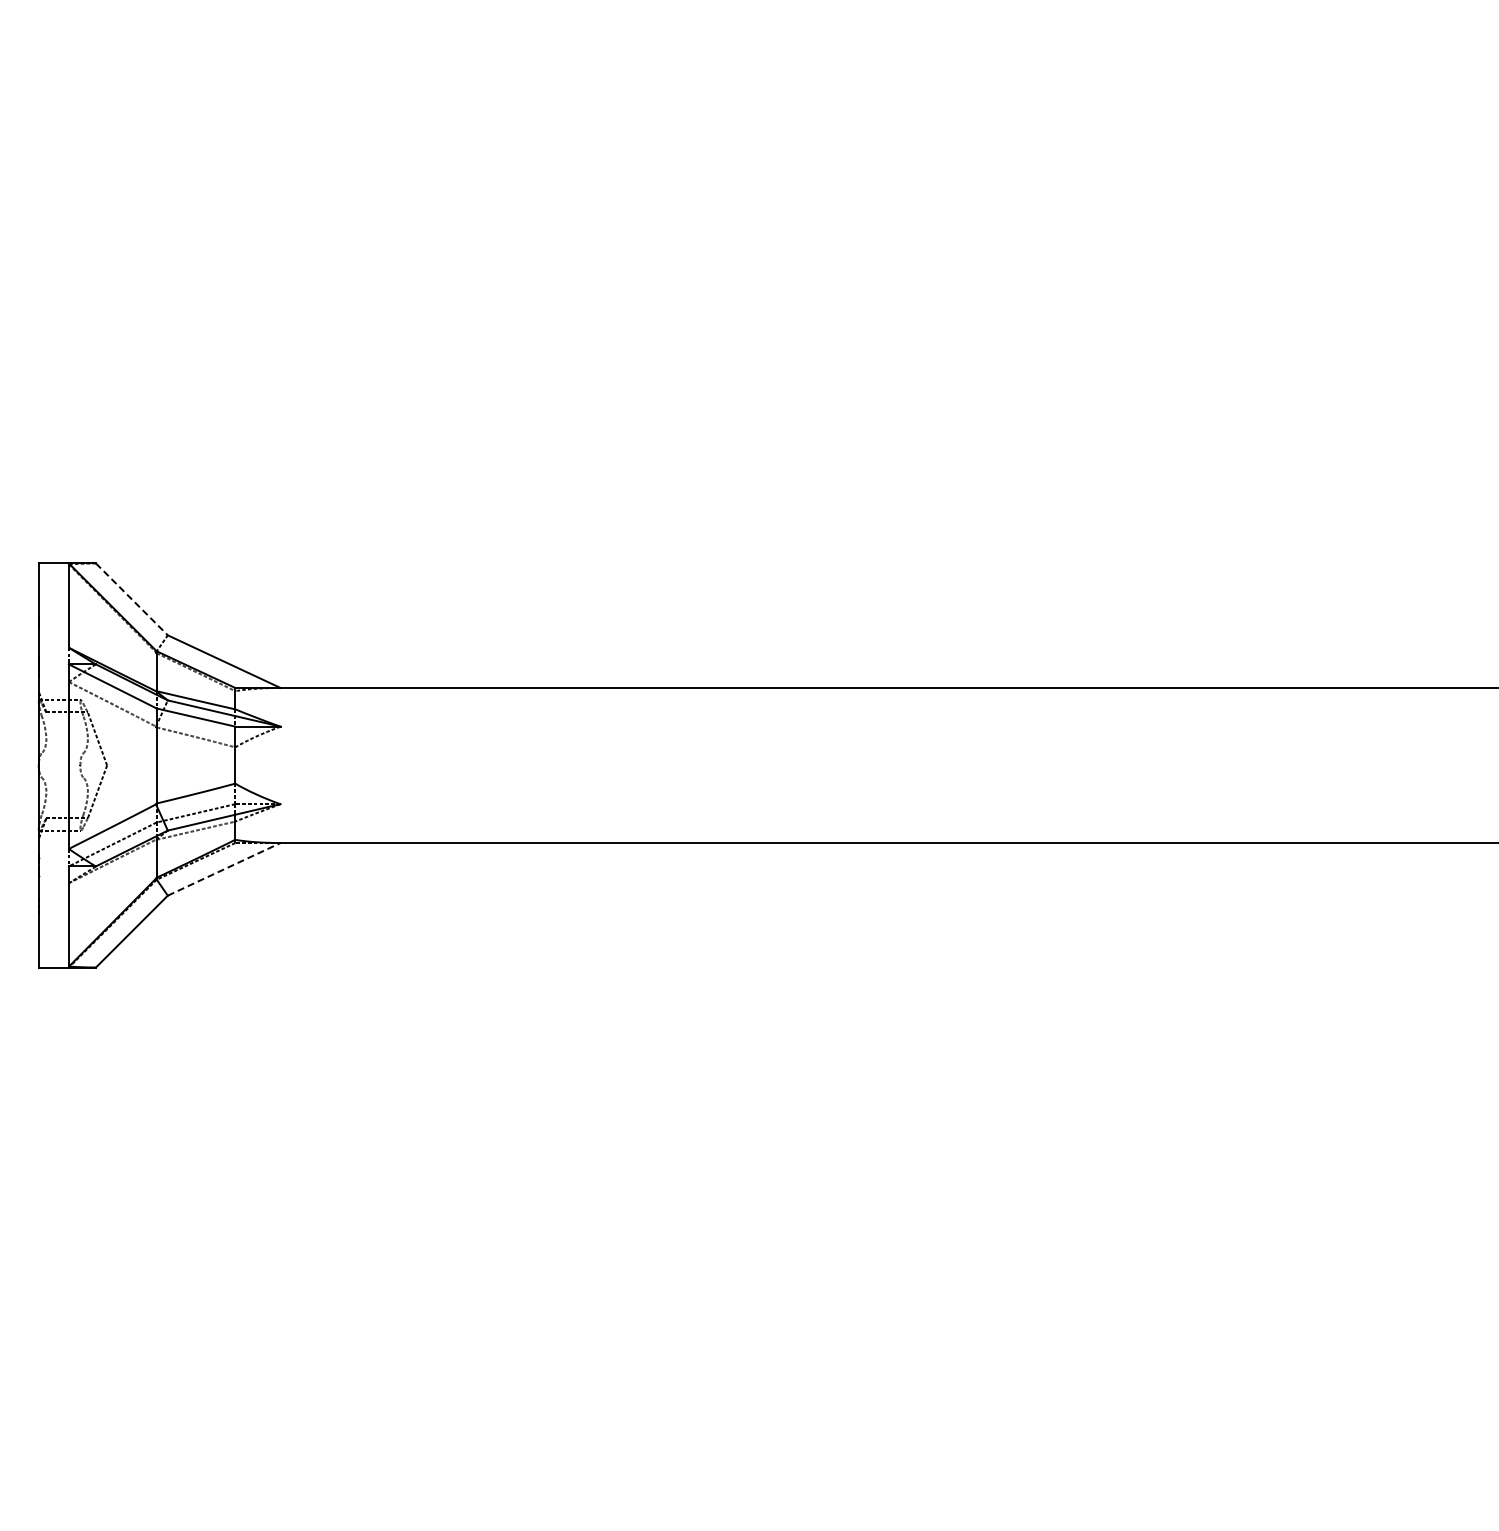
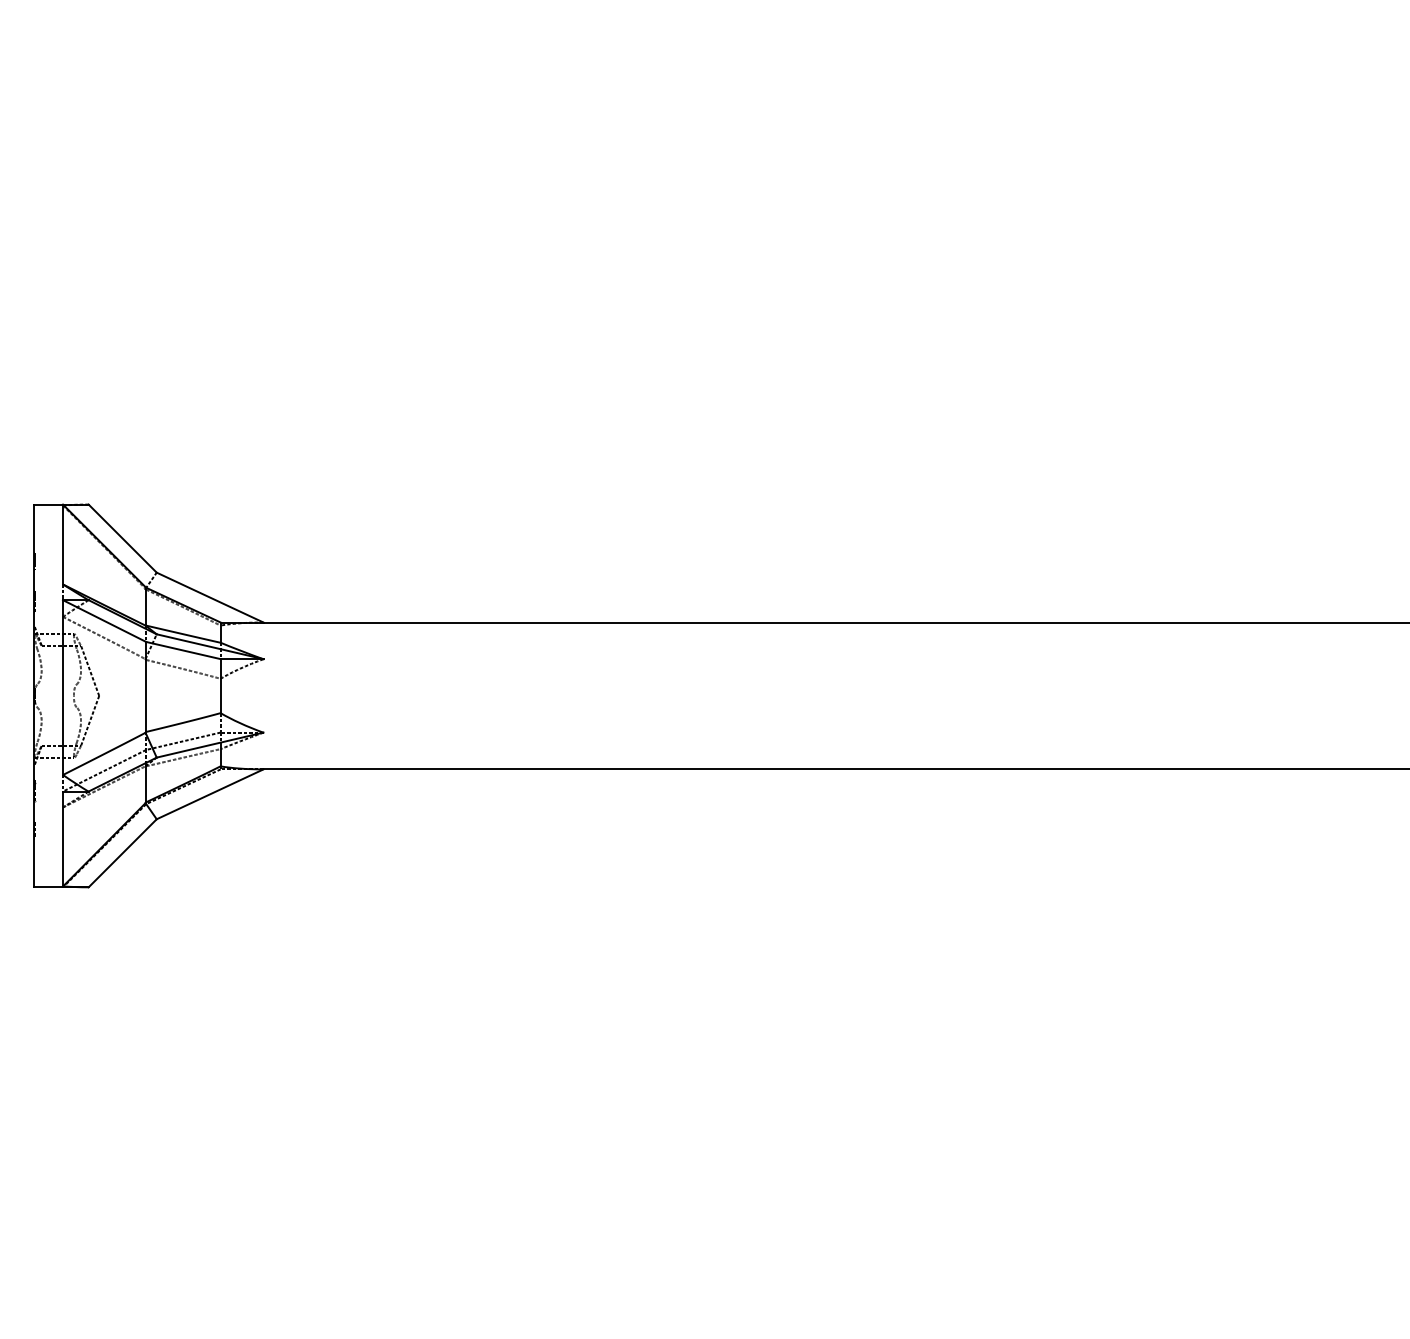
line: (131, 599) -> (122, 538), dashed -> solid
line: (224, 869) -> (210, 794), dashed -> solid

